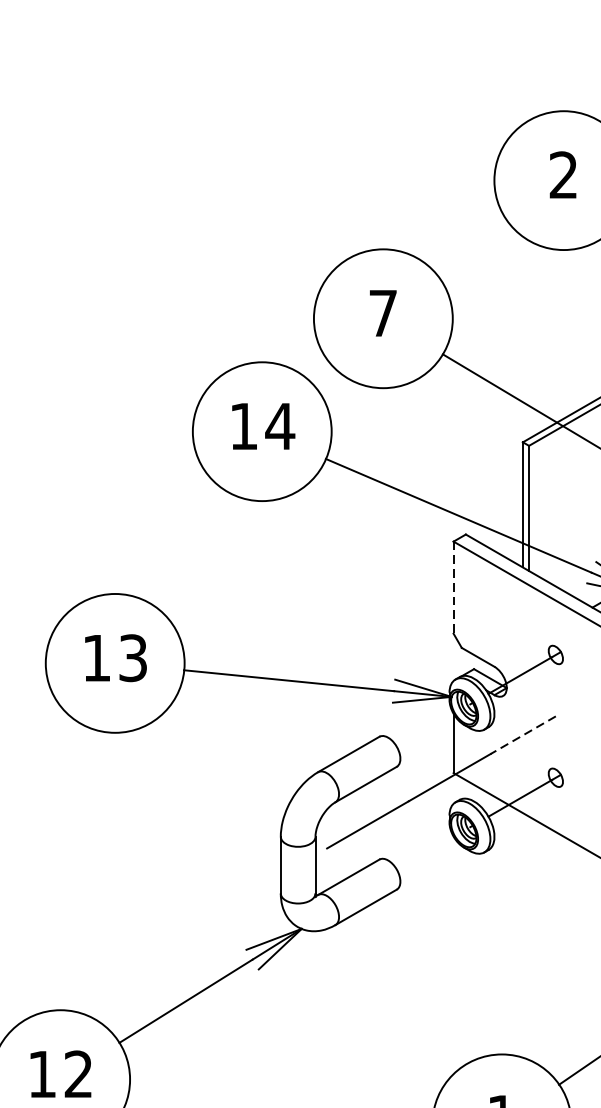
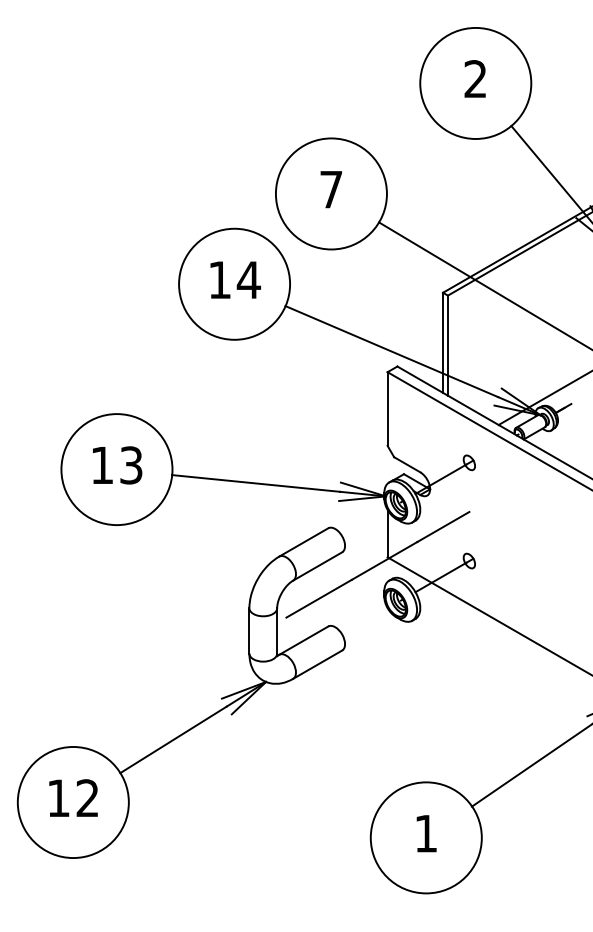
line: (453, 588) -> (387, 409), dashed -> solid
line: (522, 735) -> (442, 527), dashed -> solid

